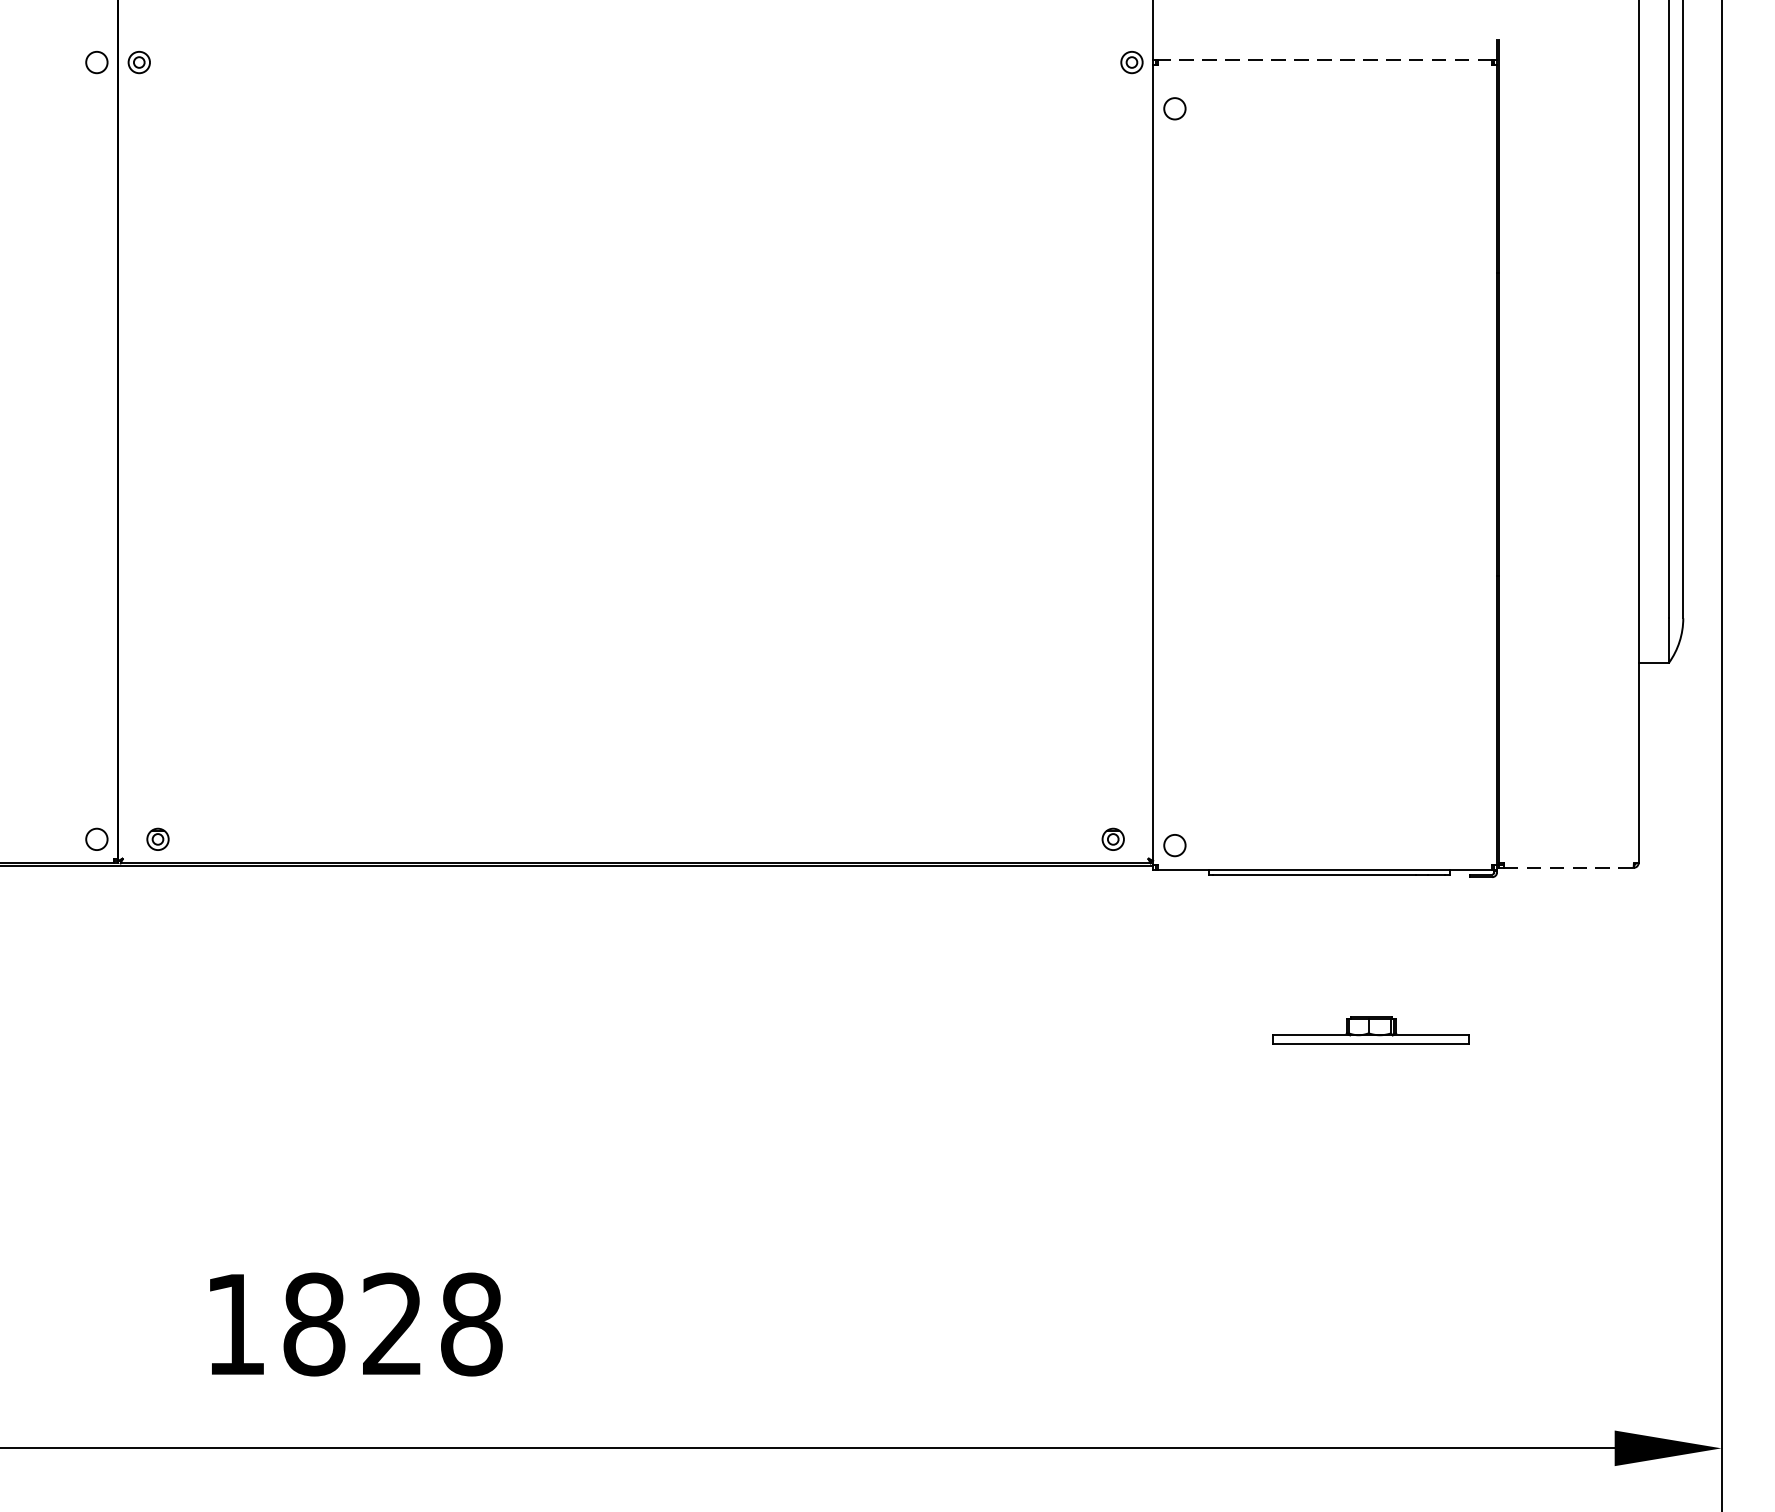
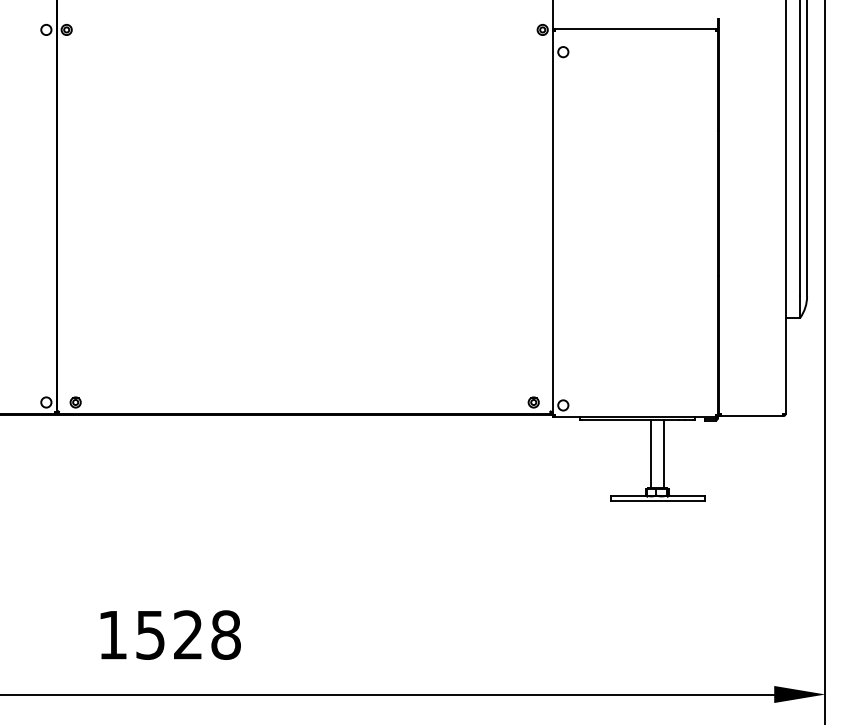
line: (1323, 59) -> (634, 28), dashed -> solid
line: (1569, 868) -> (752, 416), dashed -> solid
line: (1356, 945) -> (650, 453), added
line: (1385, 945) -> (664, 453), added
text: (314, 1323) -> (150, 634), 1828 -> 1528

